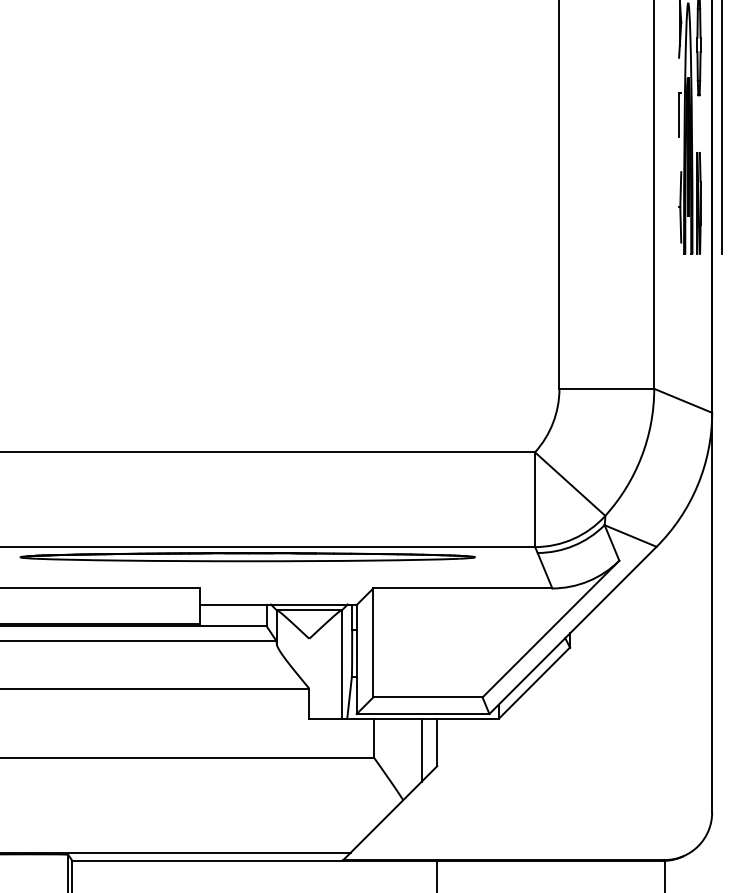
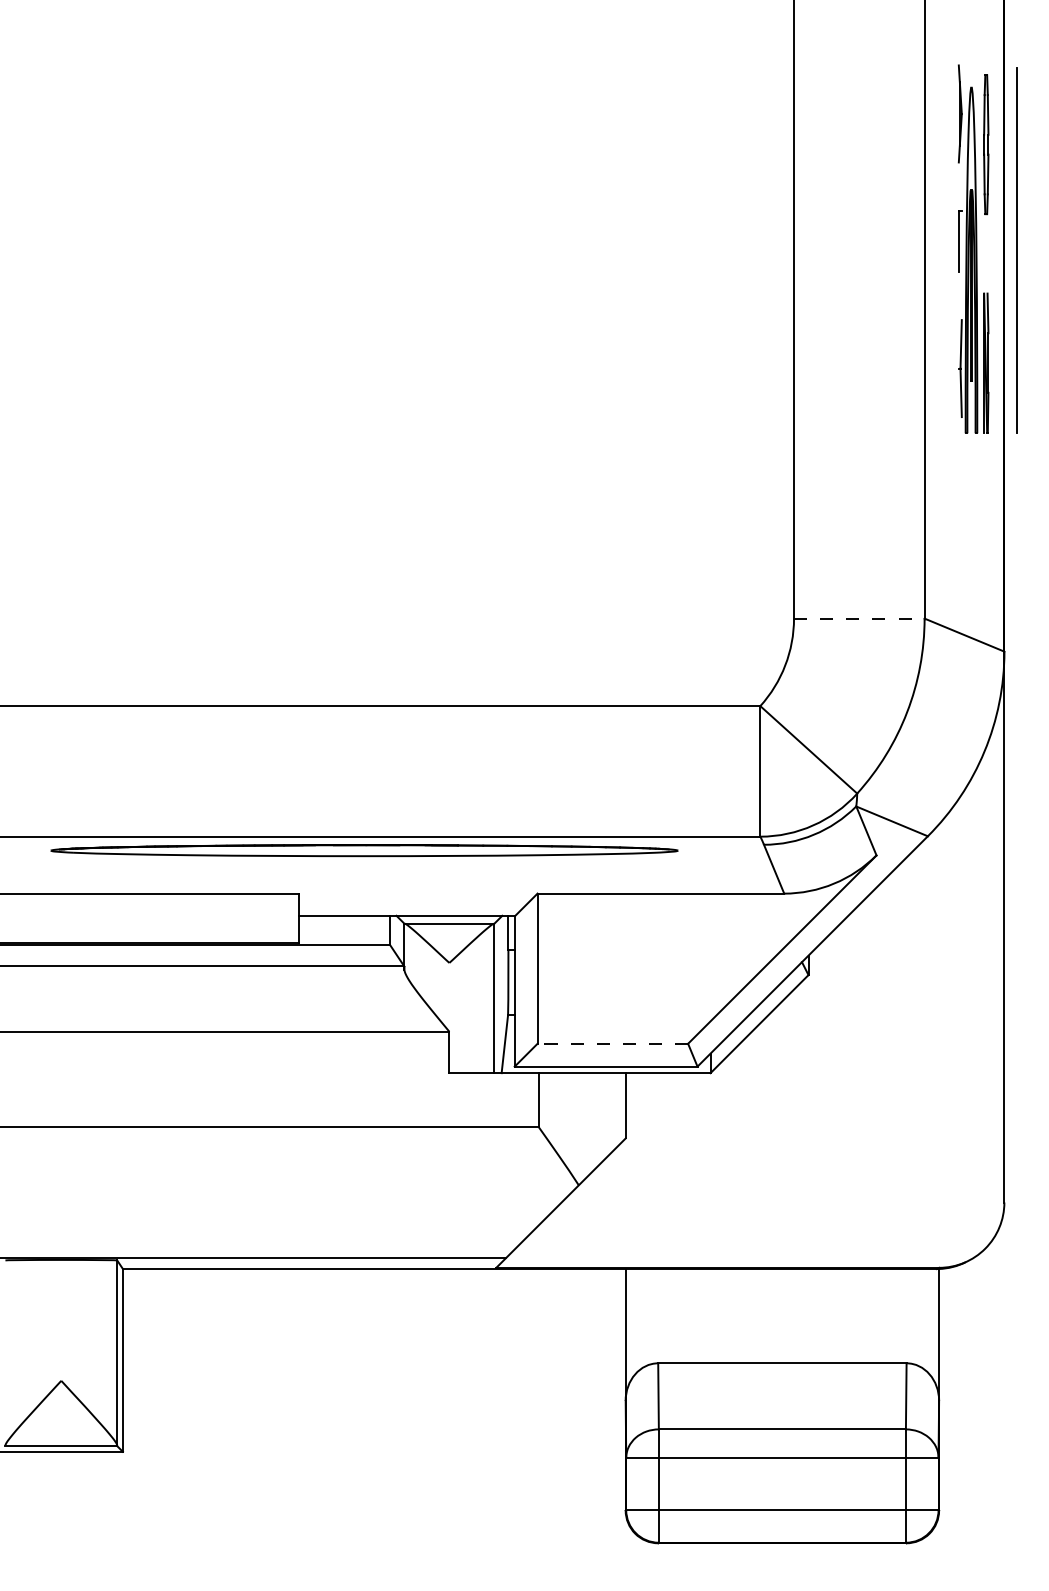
line: (606, 388) -> (859, 618), solid -> dashed
line: (427, 697) -> (612, 1043), solid -> dashed
line: (421, 750) -> (604, 1116), removed

